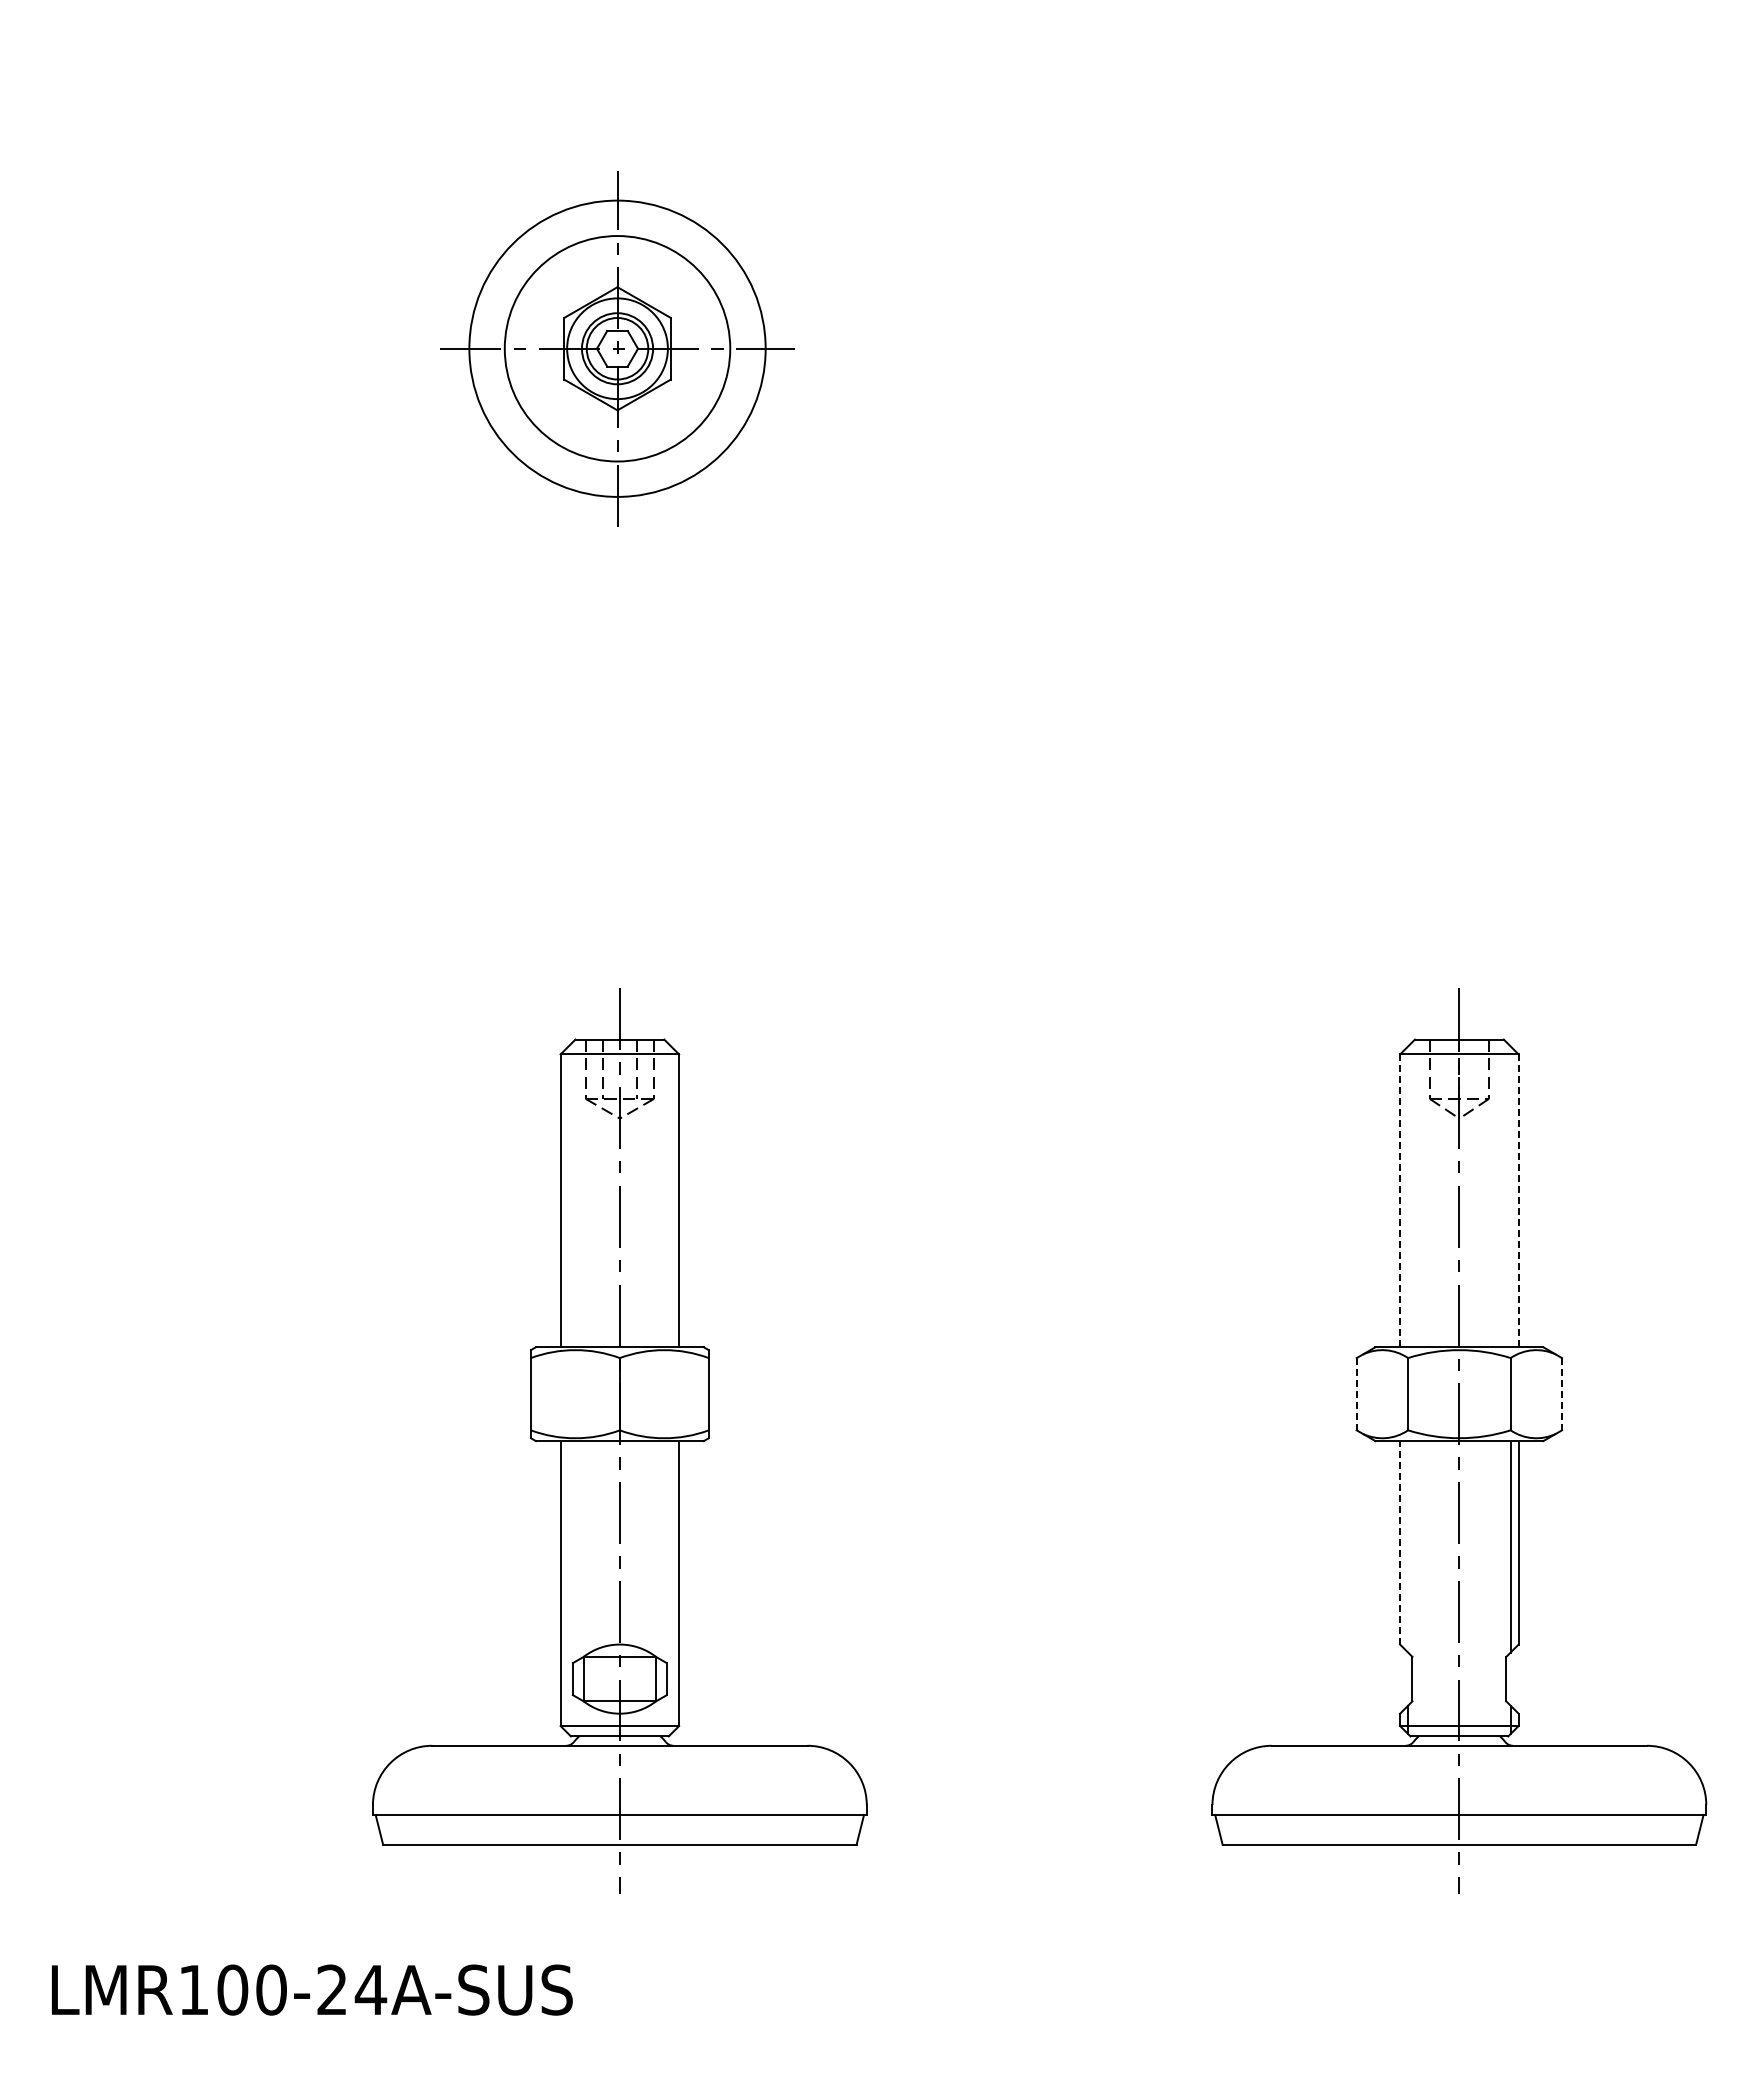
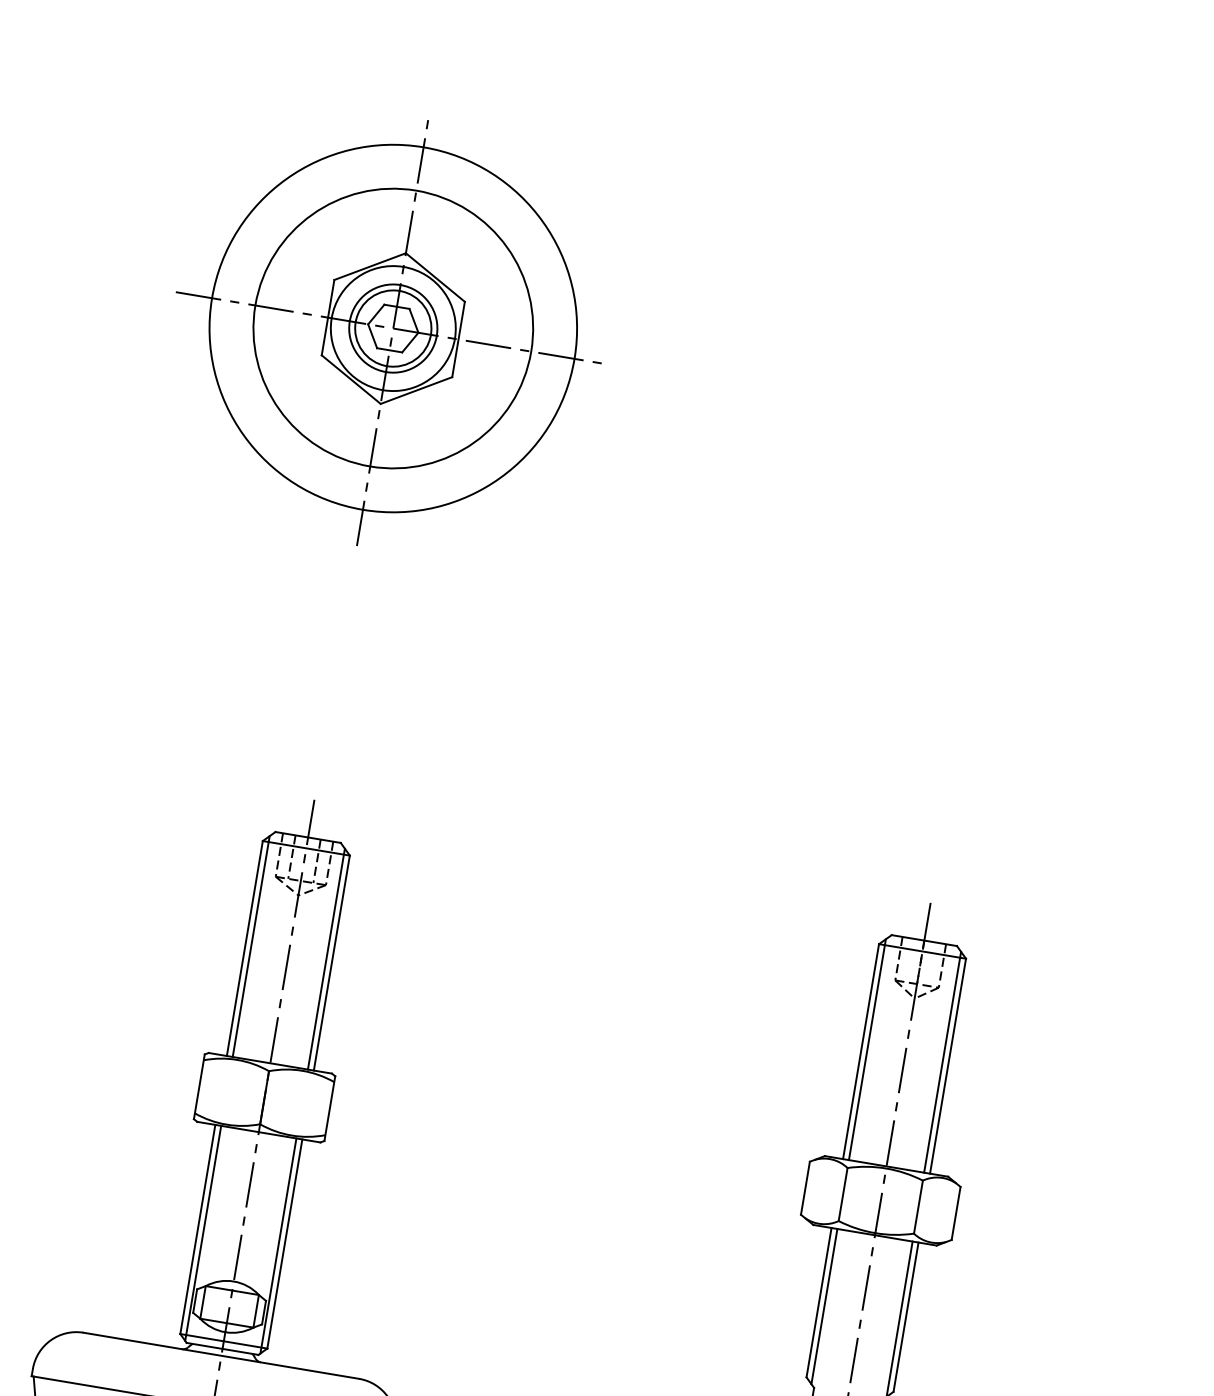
part: (613, 352) -> (387, 332), size x1.67
line: (568, 1196) -> (251, 946), added
line: (671, 1196) -> (326, 958), added
line: (1408, 1196) -> (867, 1049), added
line: (1510, 1196) -> (942, 1062), added
line: (1400, 1200) -> (861, 1051), dashed -> solid
line: (1518, 1200) -> (947, 1065), dashed -> solid
line: (1356, 1394) -> (805, 1188), dashed -> solid
line: (1562, 1394) -> (956, 1213), dashed -> solid
line: (1400, 1542) -> (819, 1302), dashed -> solid
line: (1408, 1546) -> (824, 1306), added
line: (568, 1587) -> (203, 1233), added
line: (671, 1587) -> (278, 1245), added

